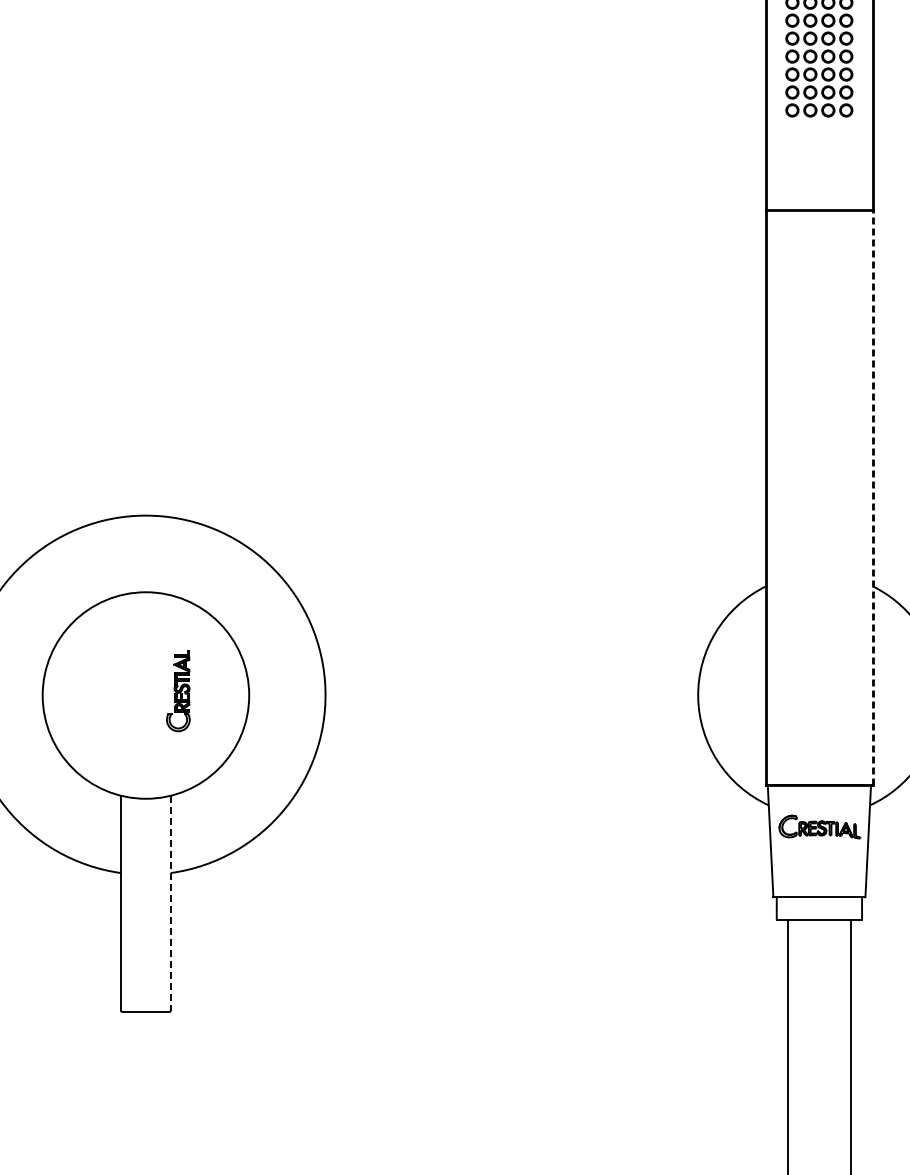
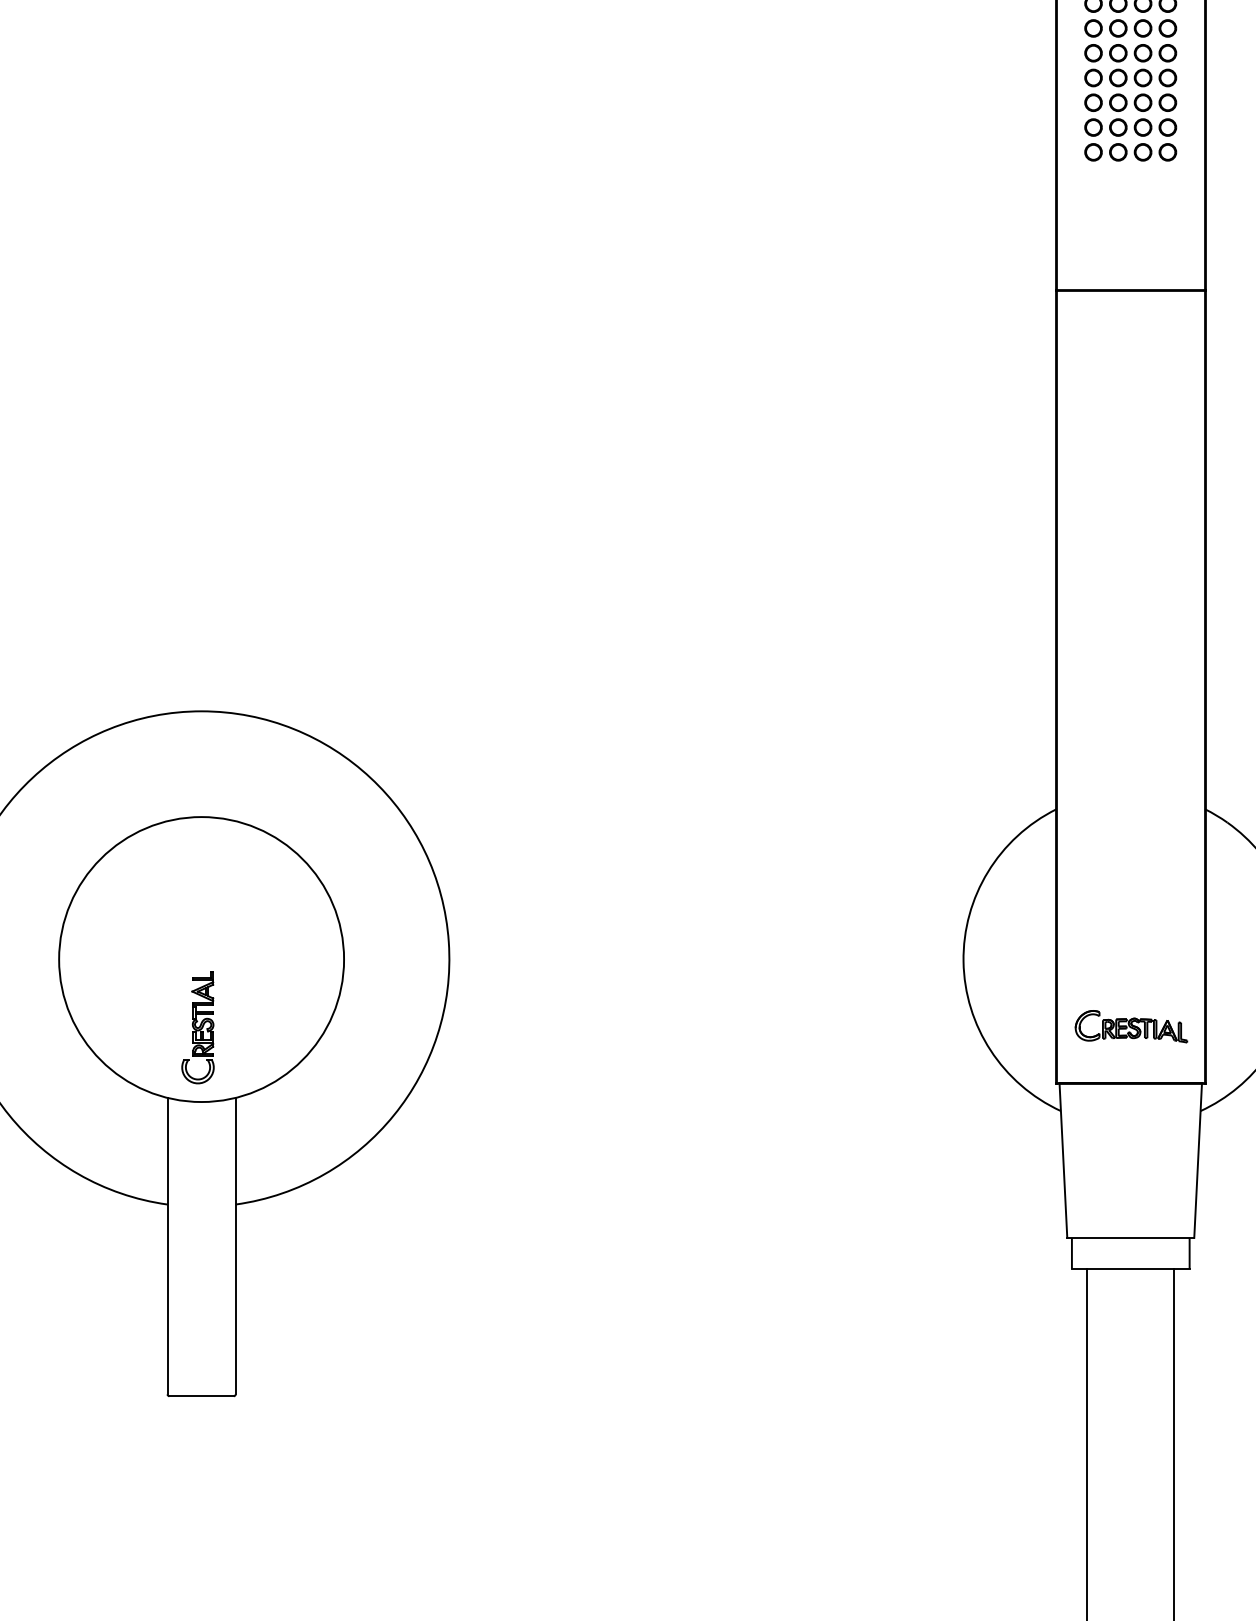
line: (873, 497) -> (1205, 686), dashed -> solid
part: (178, 691) -> (198, 1028), moved
part: (819, 826) -> (1130, 1025), moved
line: (170, 903) -> (235, 1246), dashed -> solid

